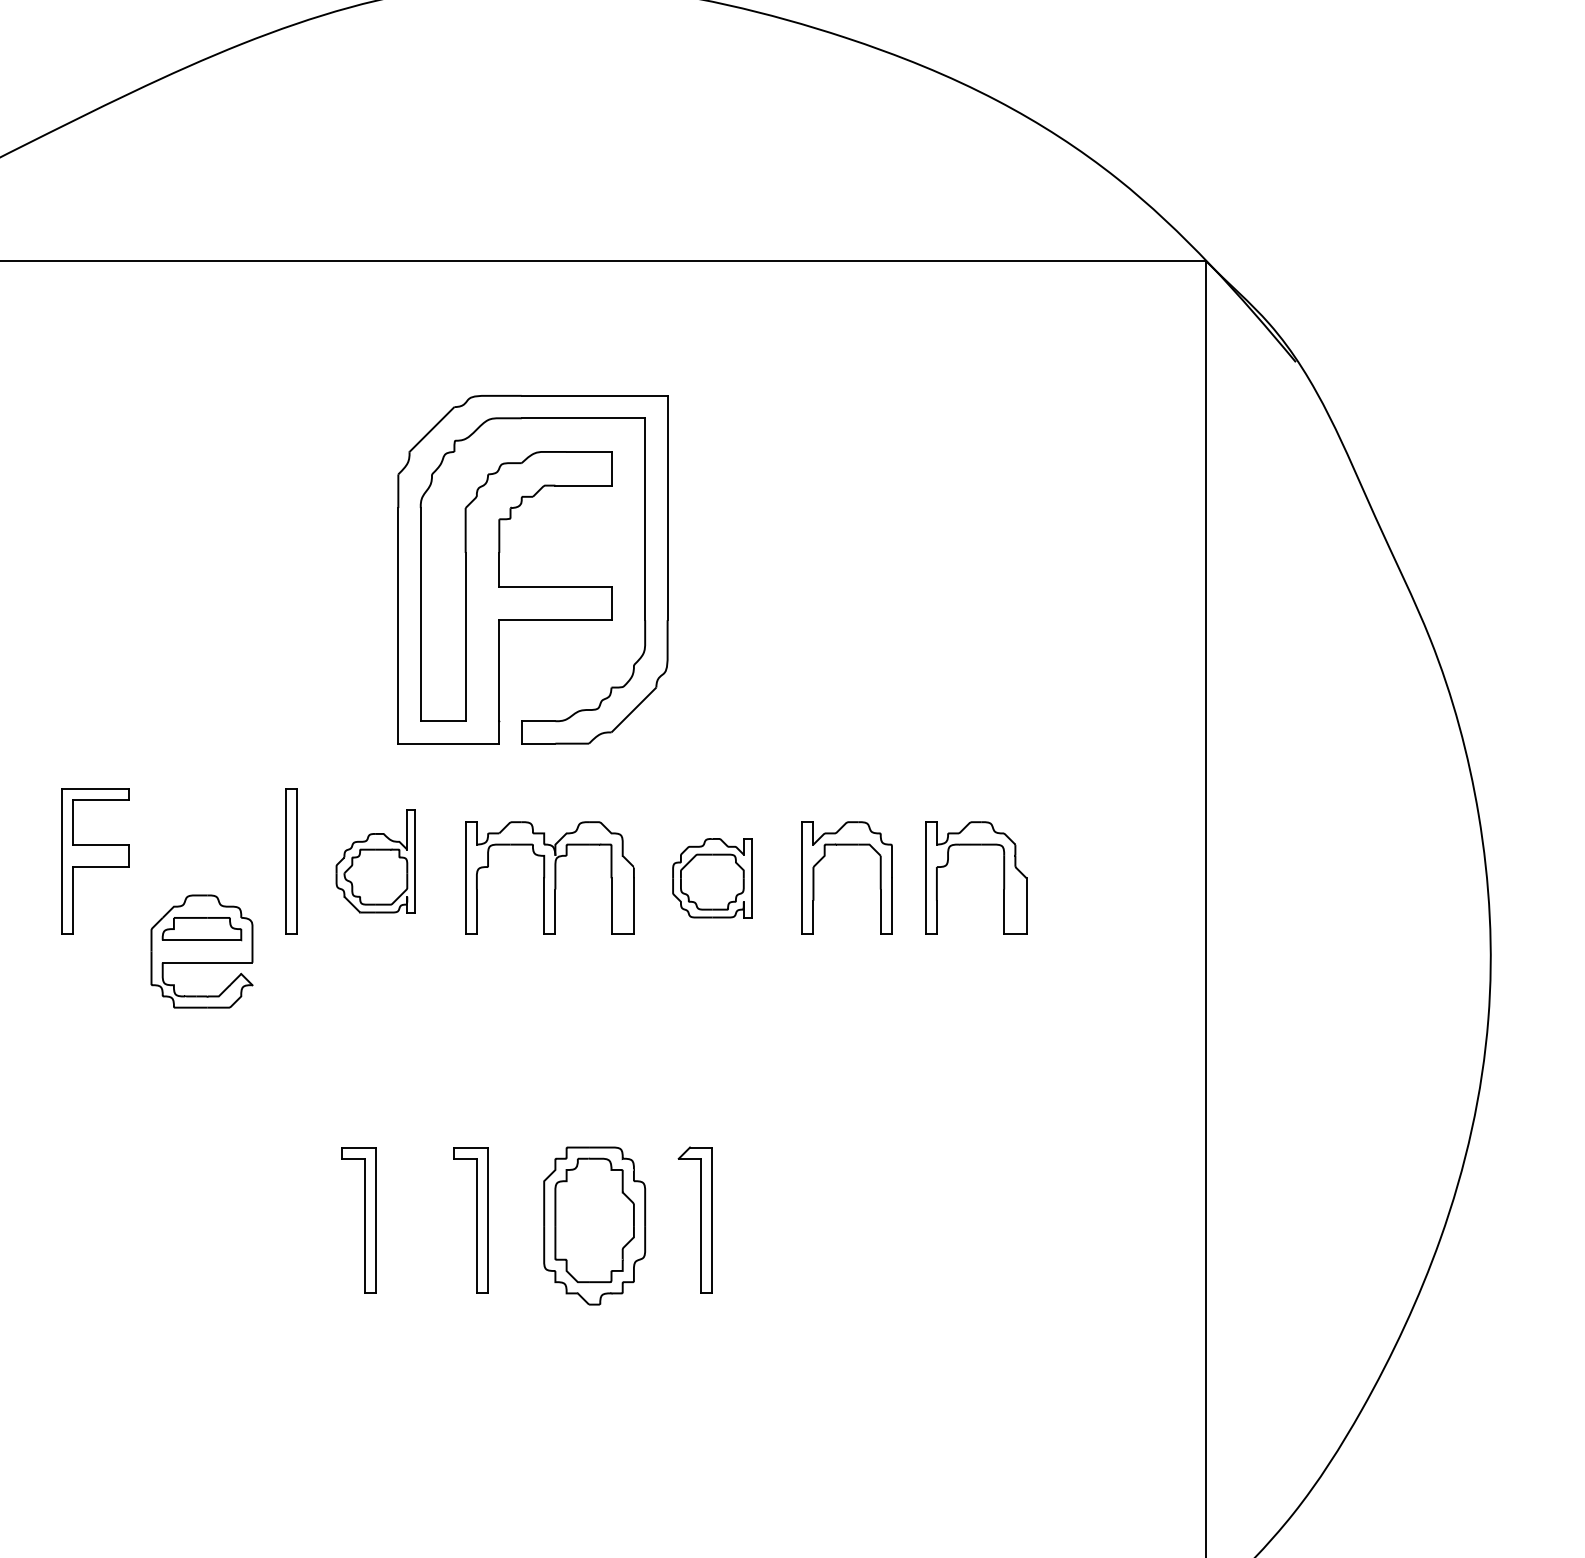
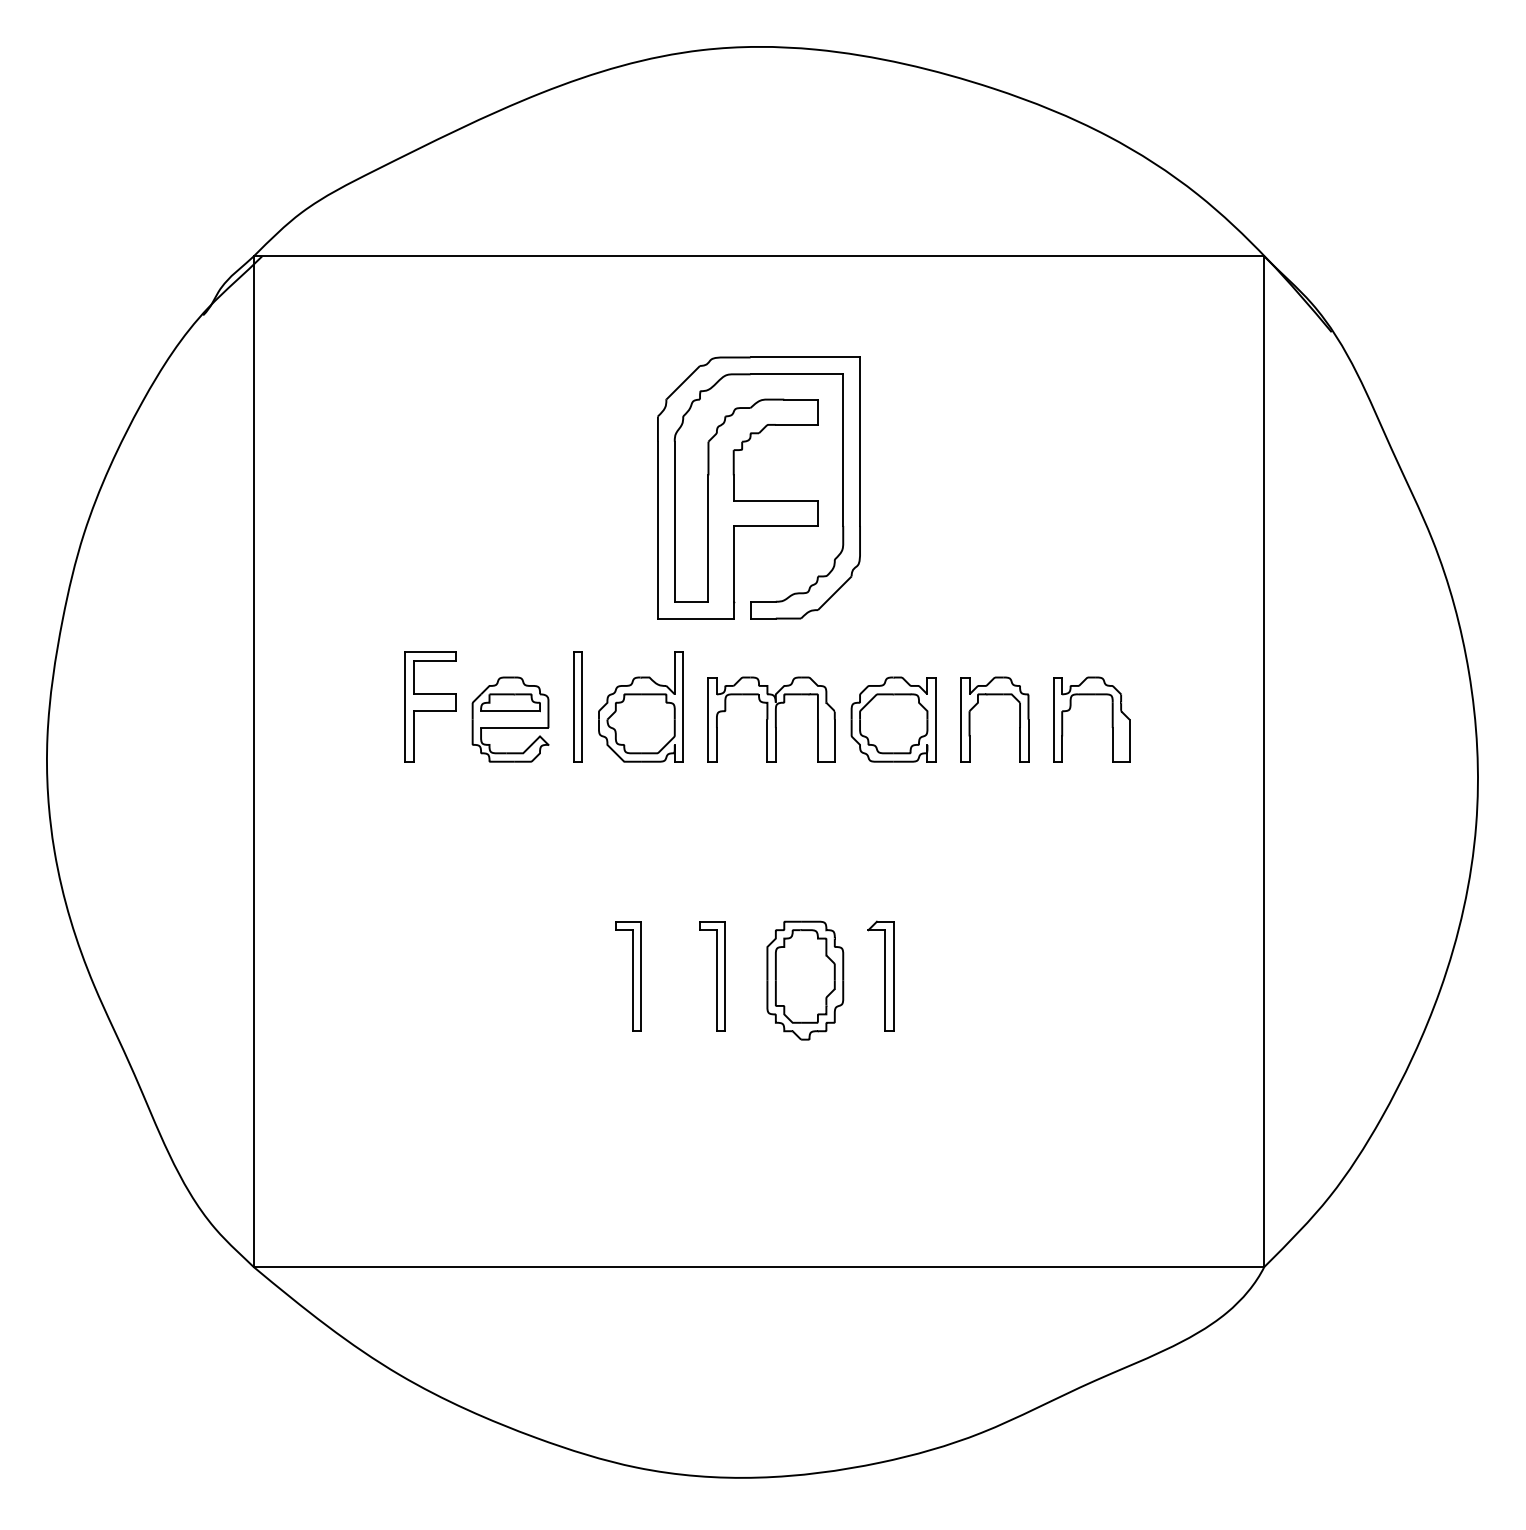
part: (375, 860) -> (640, 706), size x1.43
part: (712, 878) -> (893, 719), size x1.43
part: (201, 951) -> (510, 719), moved

